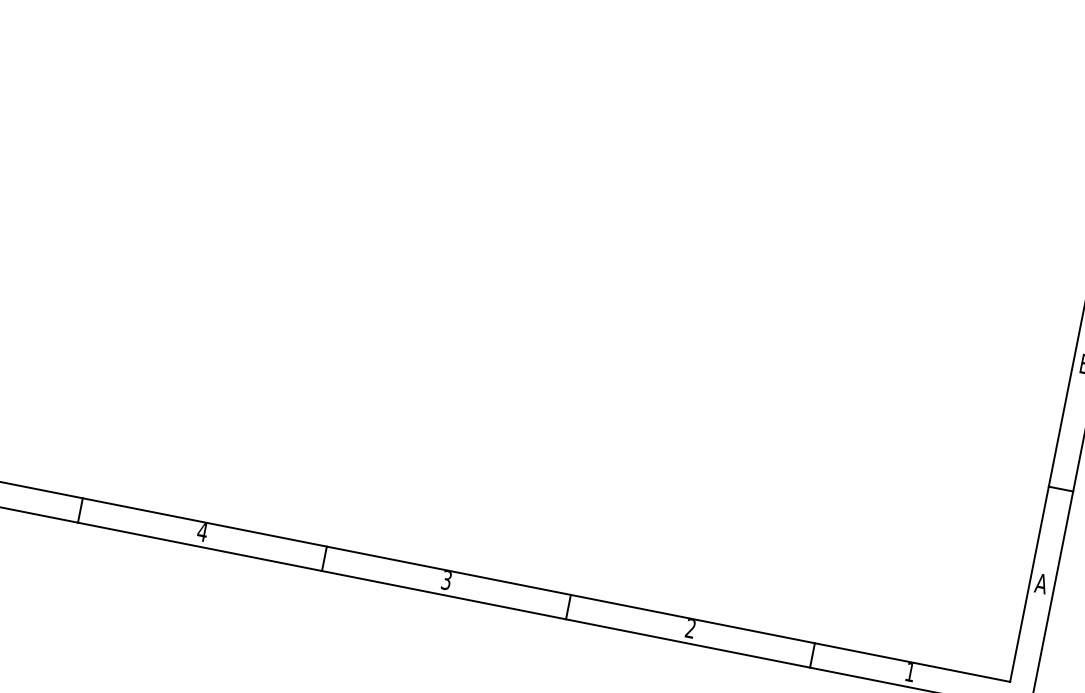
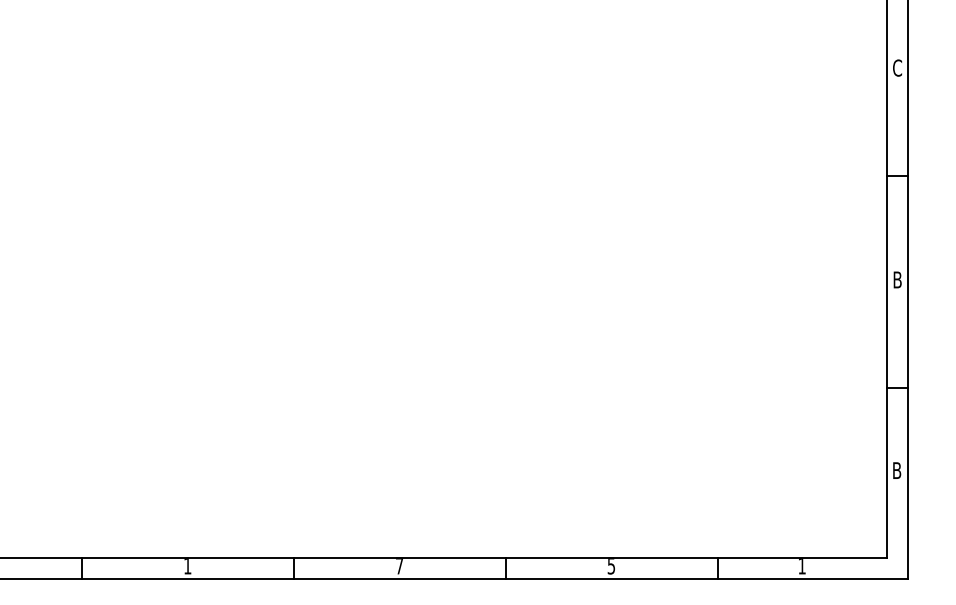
text: (202, 532) -> (187, 566), 4 -> 1
text: (446, 580) -> (399, 566), 3 -> 7
text: (1040, 583) -> (896, 470), A -> B
text: (689, 628) -> (610, 566), 2 -> 5

